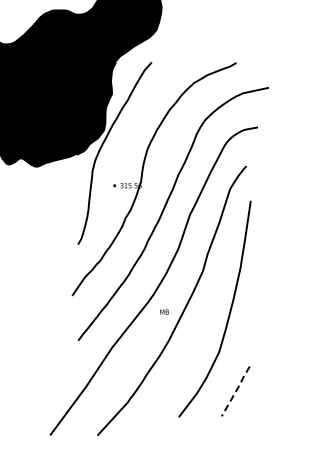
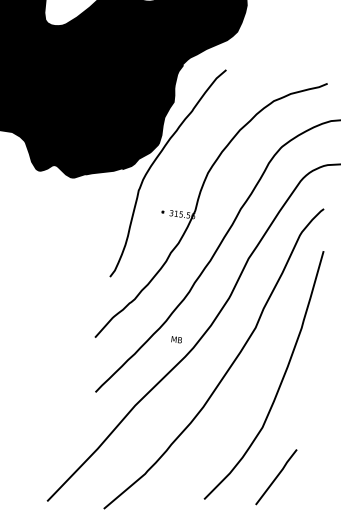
text: (164, 311) -> (176, 339), moved
line: (236, 390) -> (277, 476), dashed -> solid

